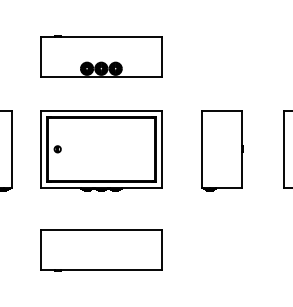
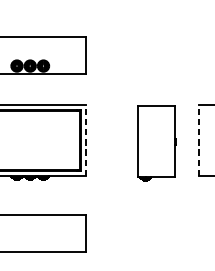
line: (161, 148) -> (85, 139), solid -> dashed
line: (283, 148) -> (198, 139), solid -> dashed
part: (222, 150) -> (157, 142), moved

